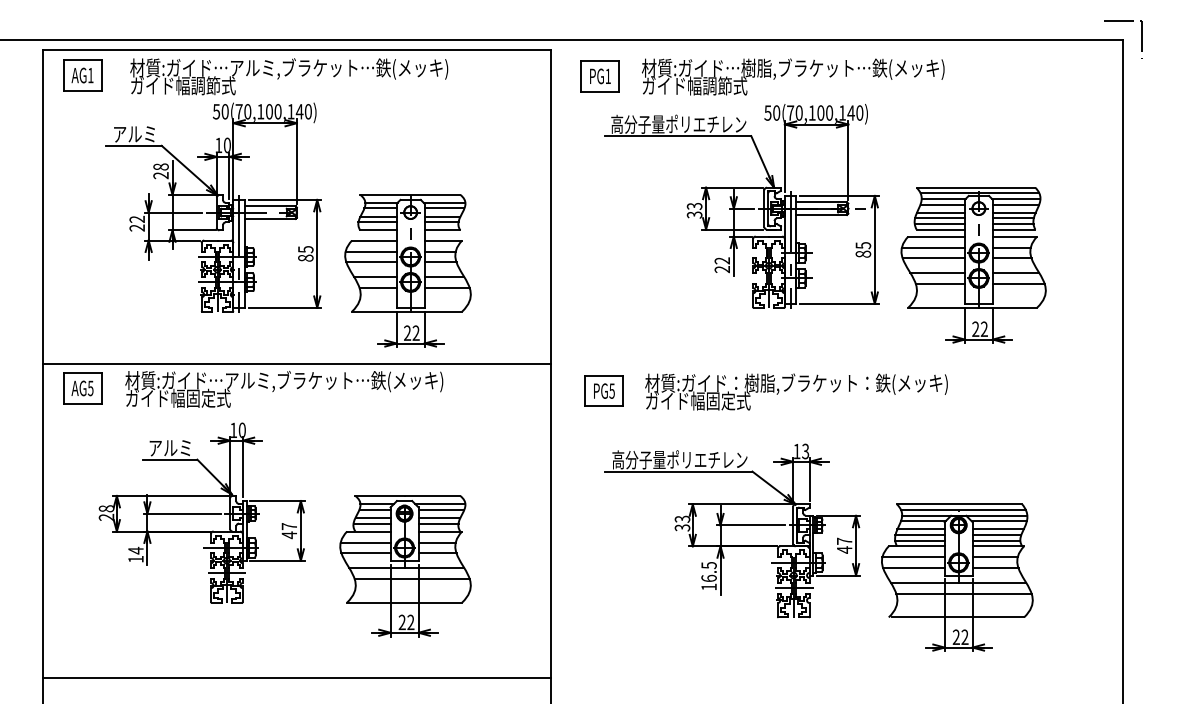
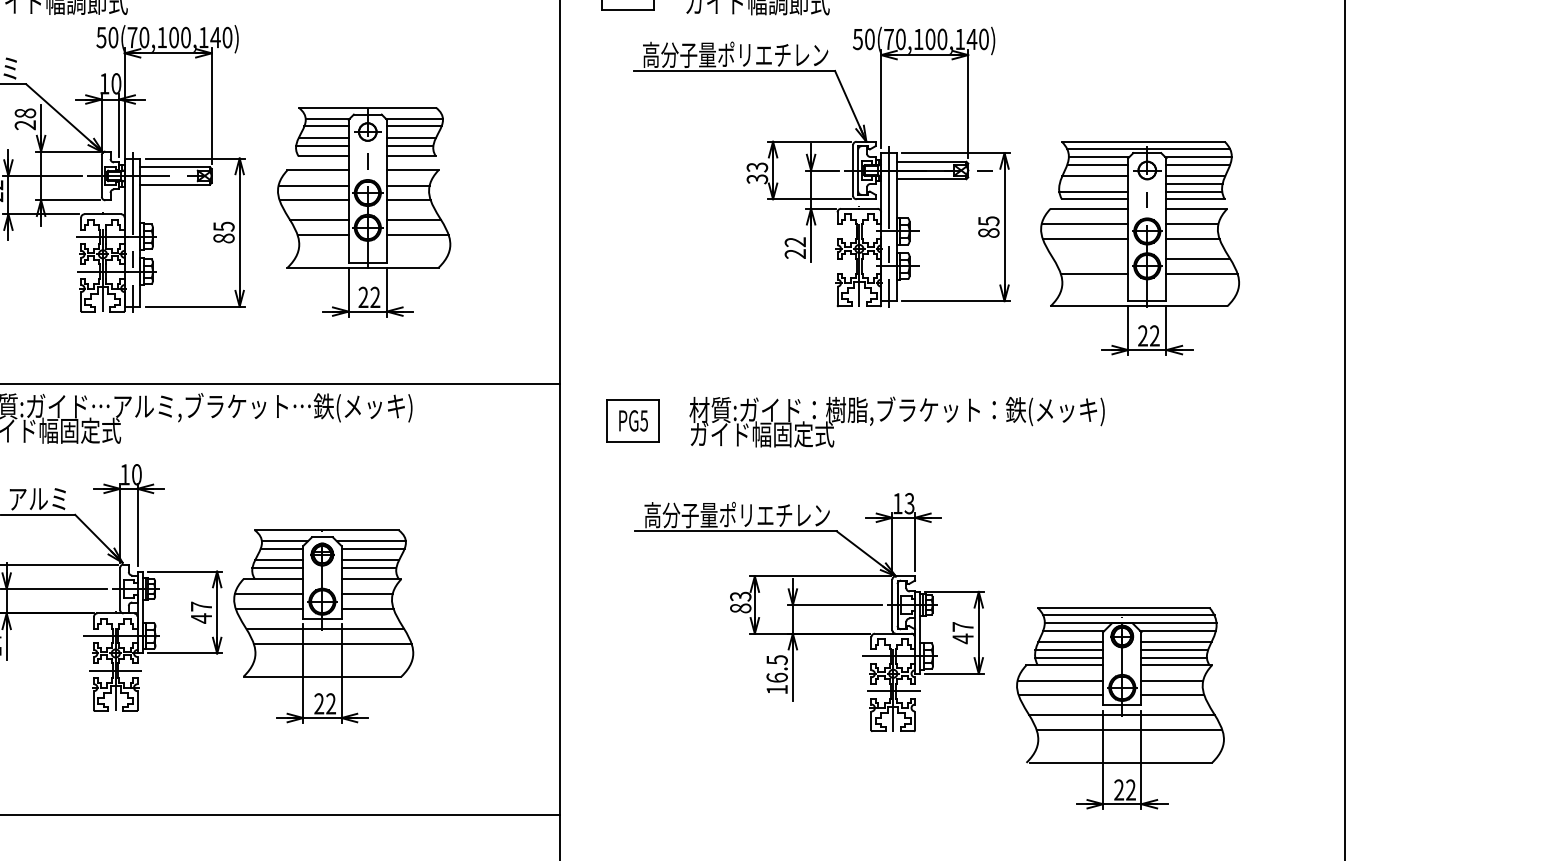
line: (939, 218) -> (1093, 184), removed
part: (407, 270) -> (363, 211), moved
line: (937, 273) -> (1090, 259), removed
text: (682, 527) -> (740, 607), 33 -> 83
part: (405, 566) -> (323, 627), moved
part: (957, 577) -> (1120, 708), moved

